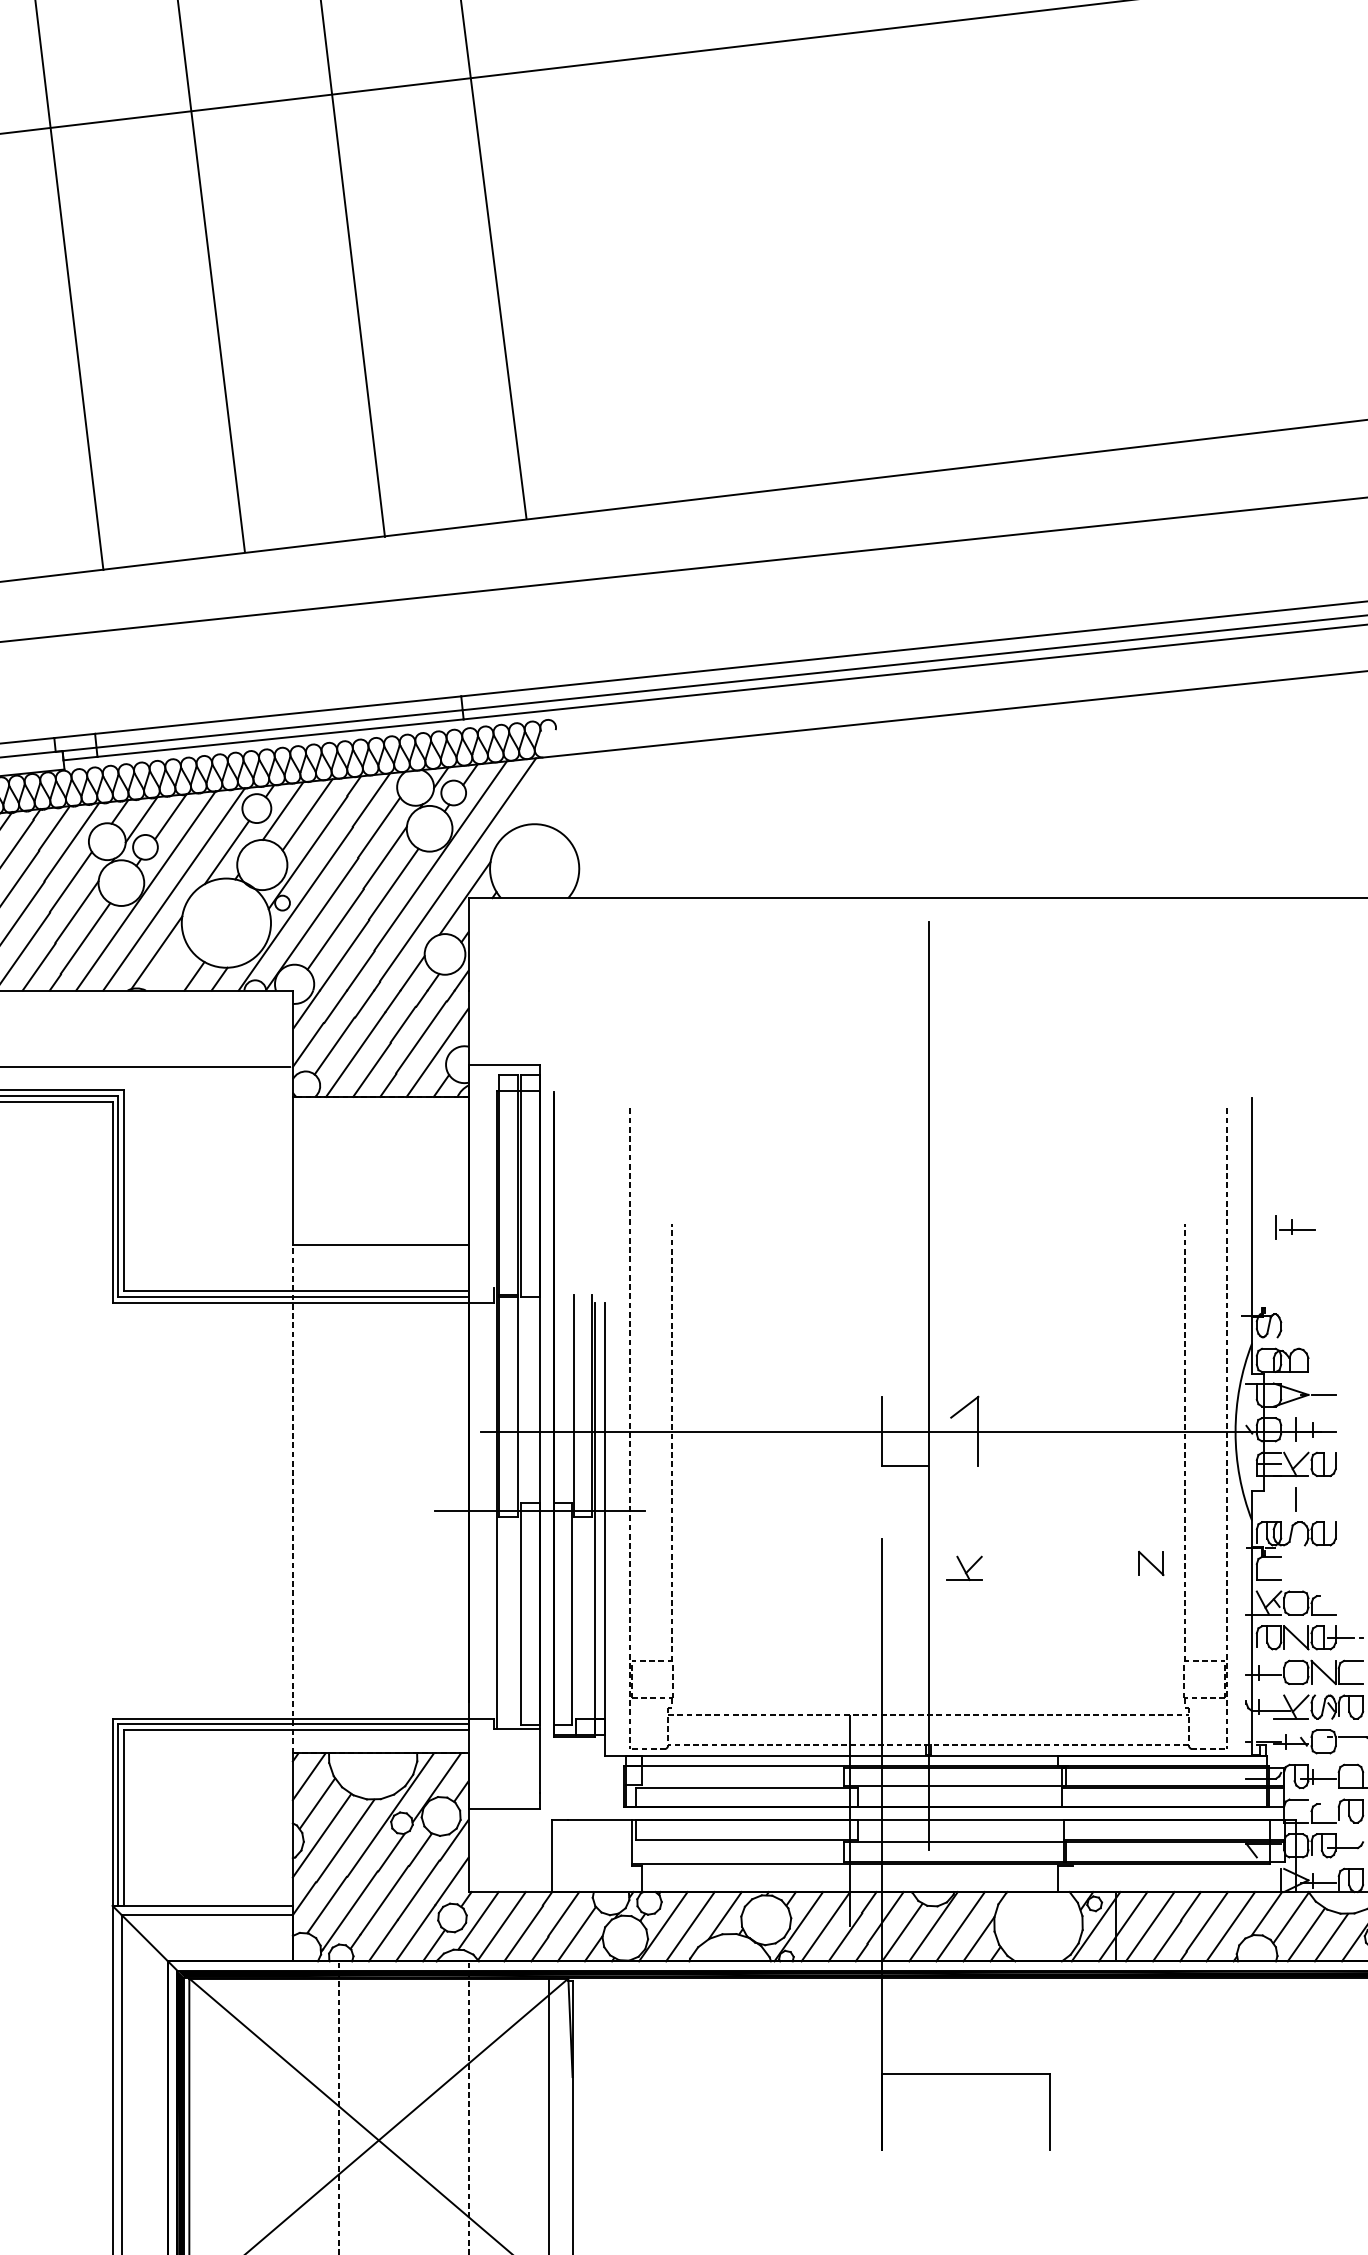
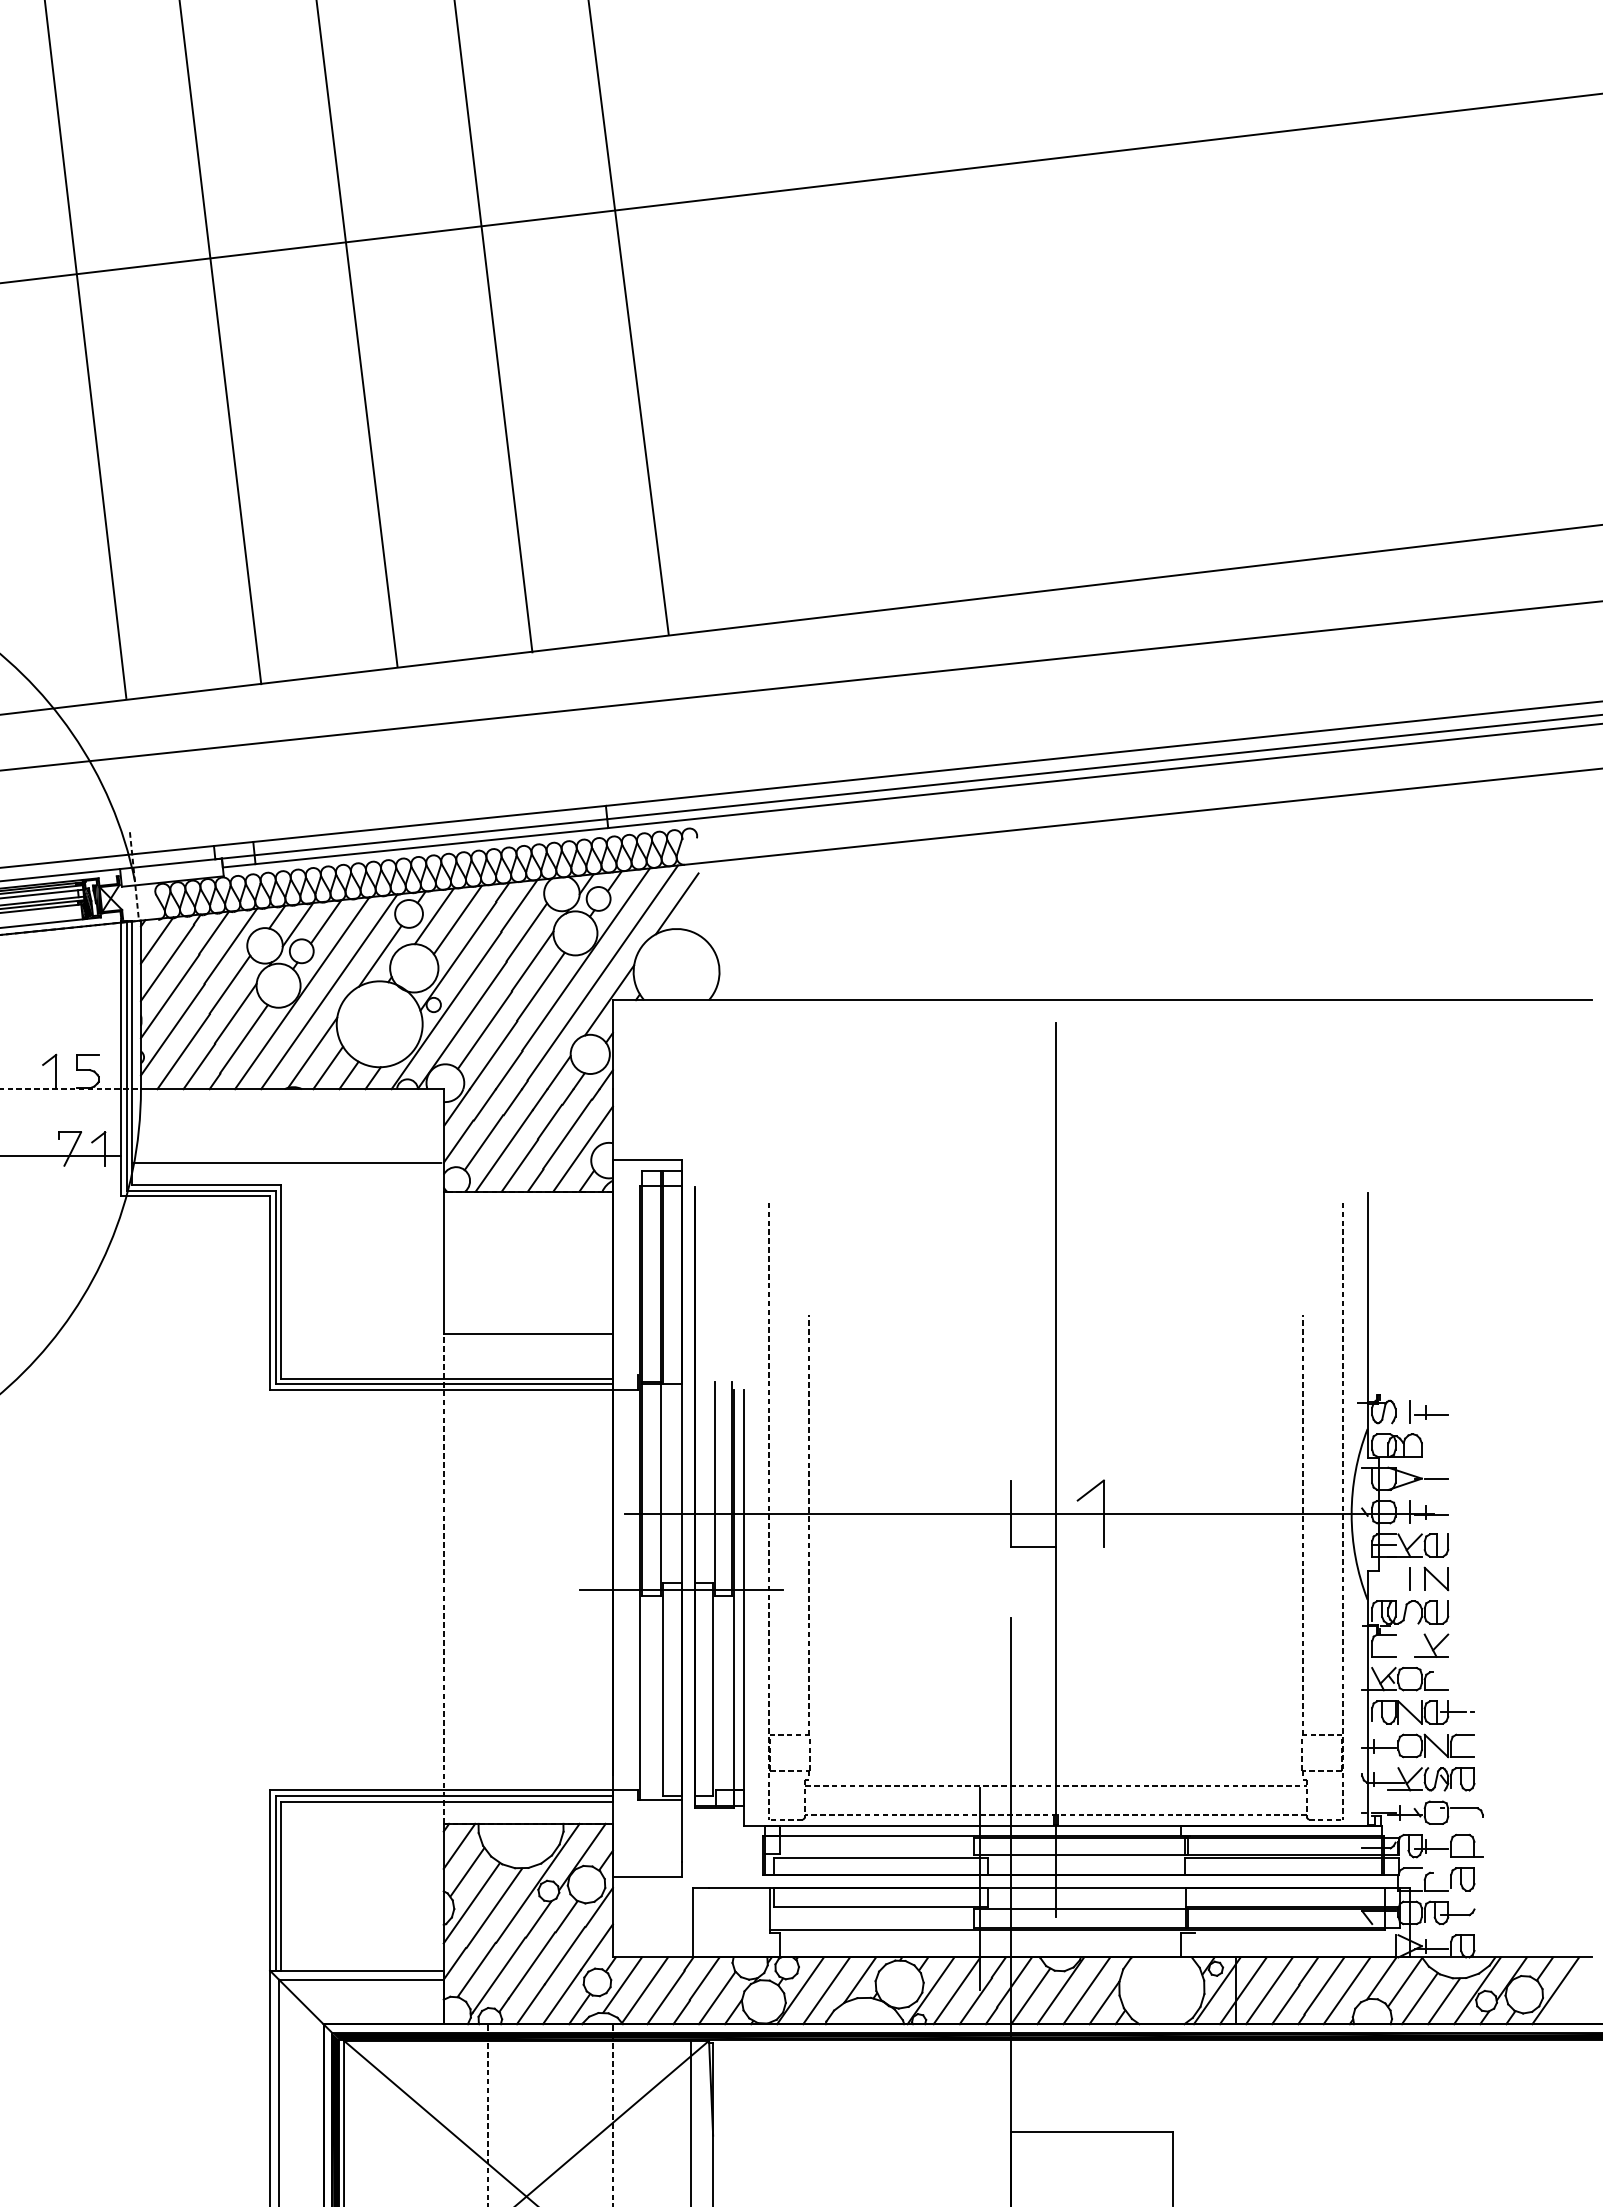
line: (534, 797) -> (676, 903), added
line: (173, 968) -> (328, 1067), added
part: (1294, 1226) -> (1428, 1411), moved
part: (1151, 1562) -> (1436, 1578), moved
part: (964, 1568) -> (1431, 1645), moved

